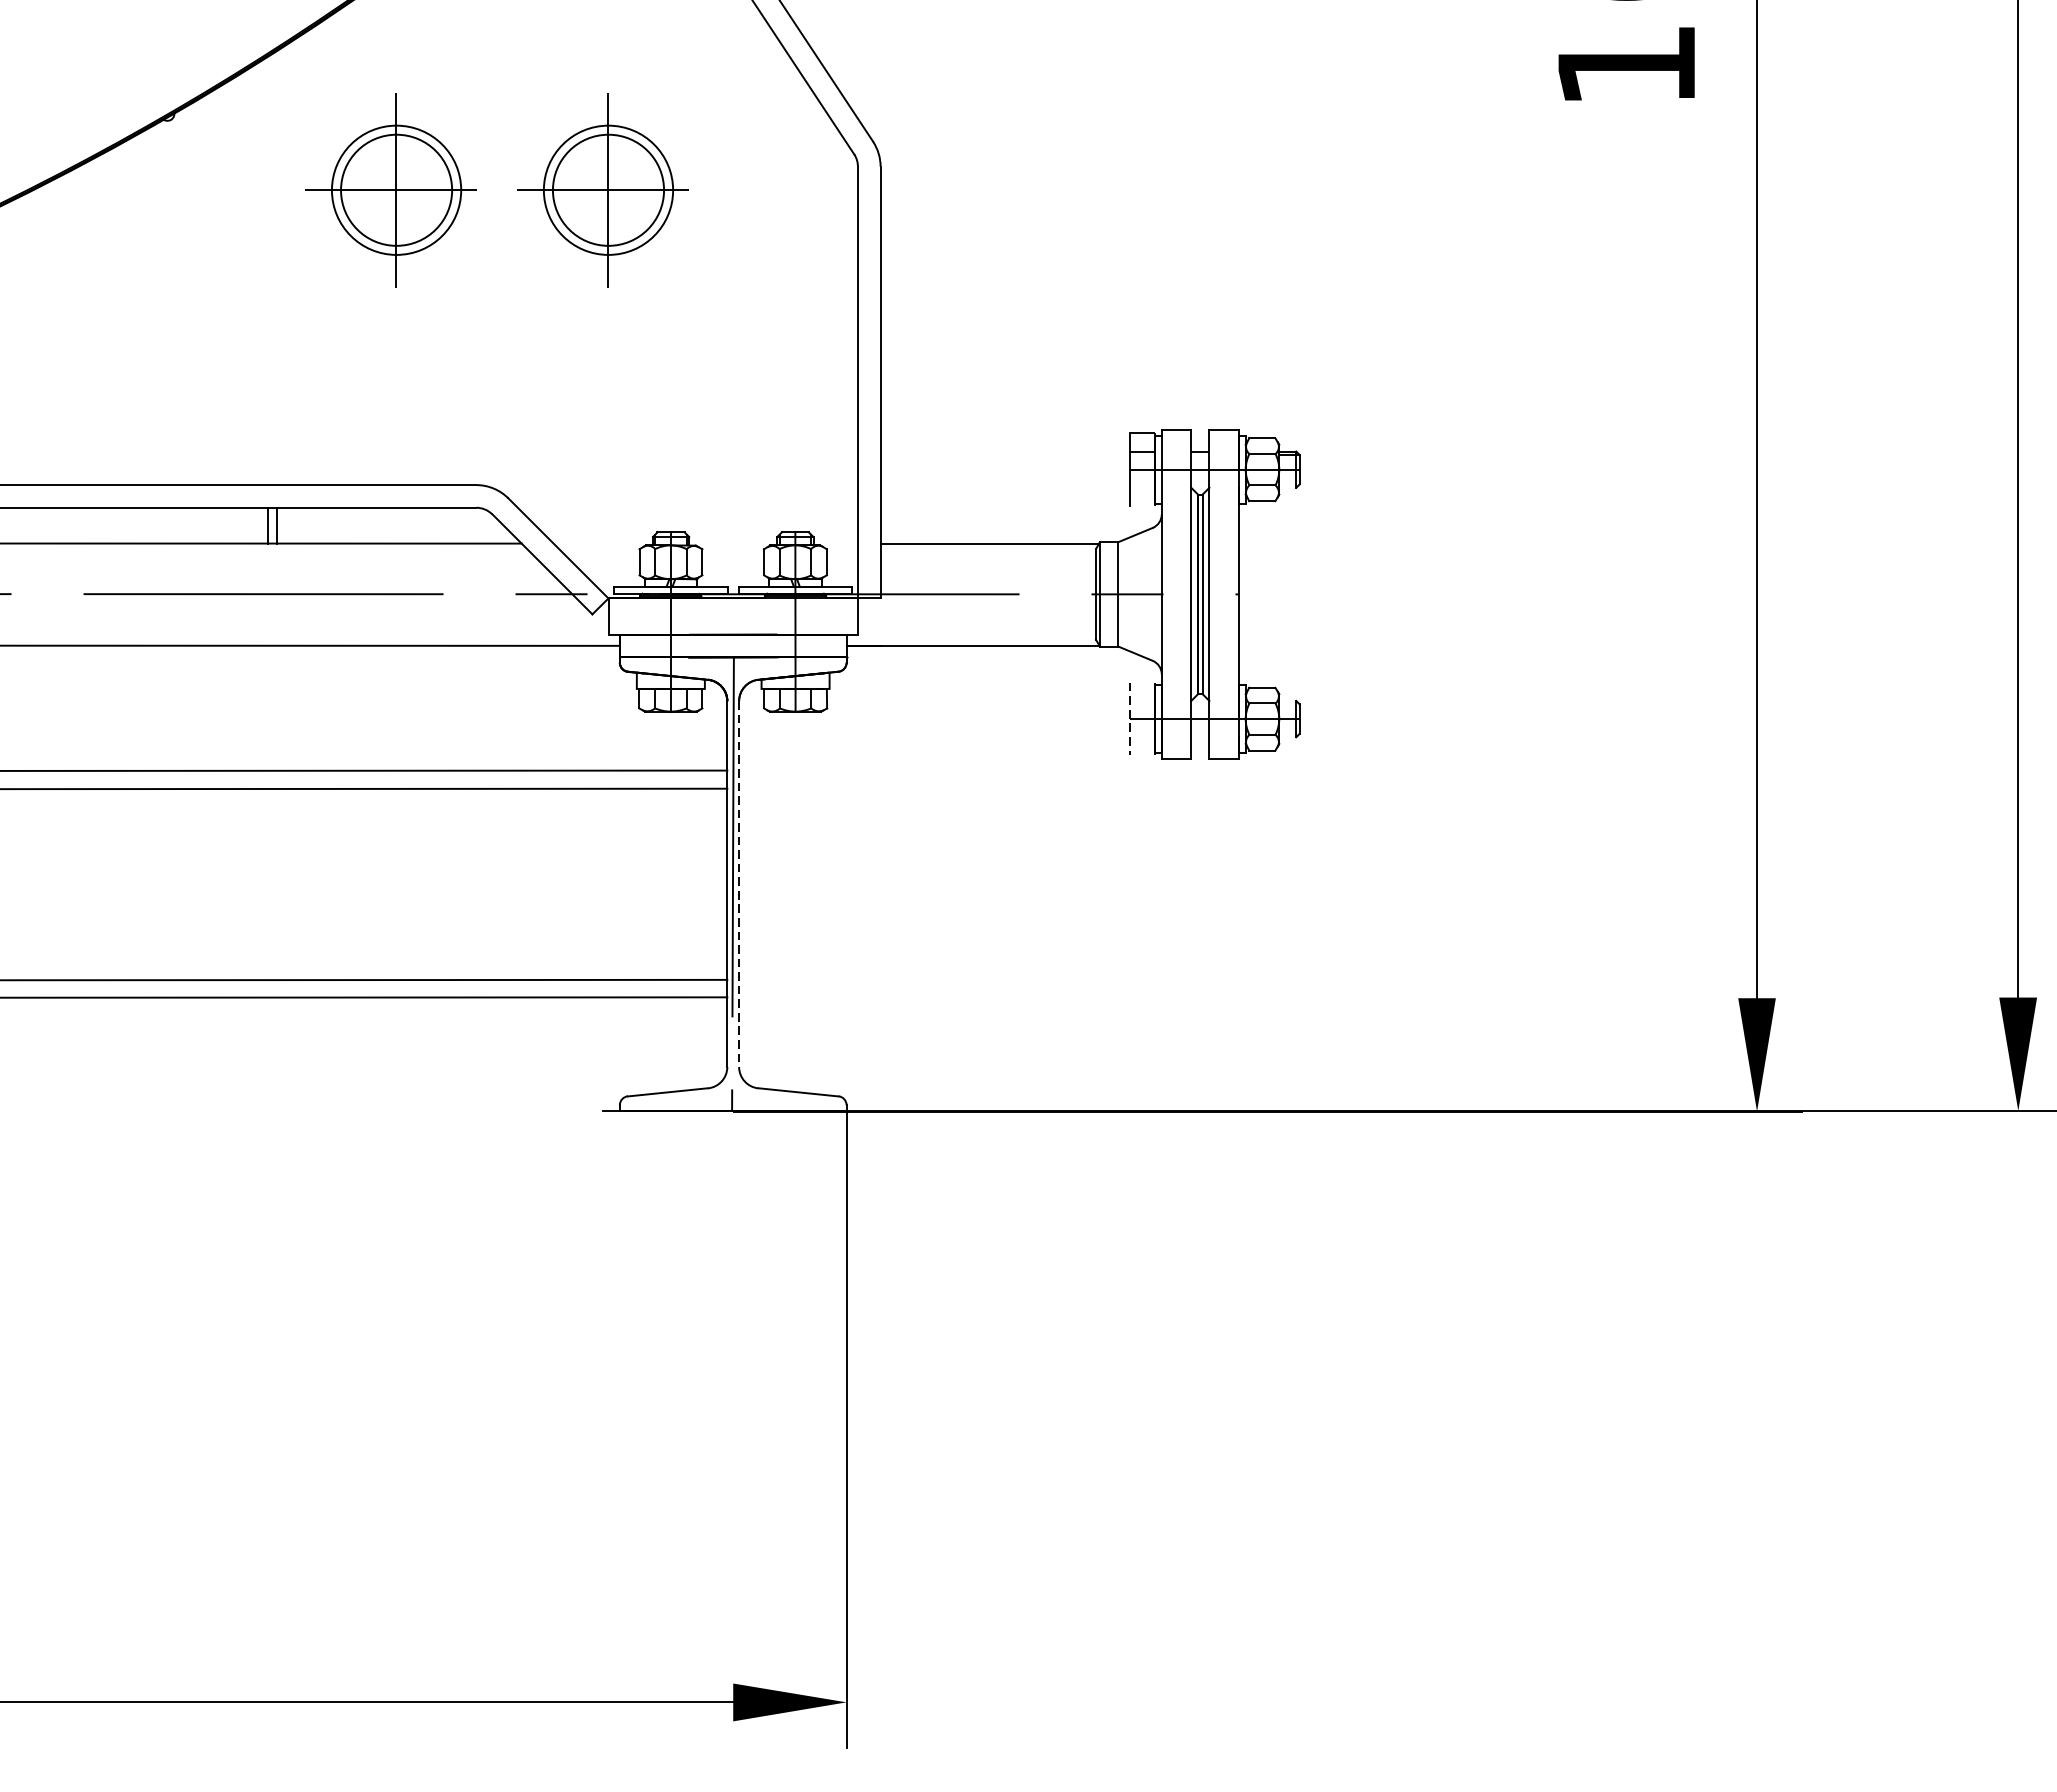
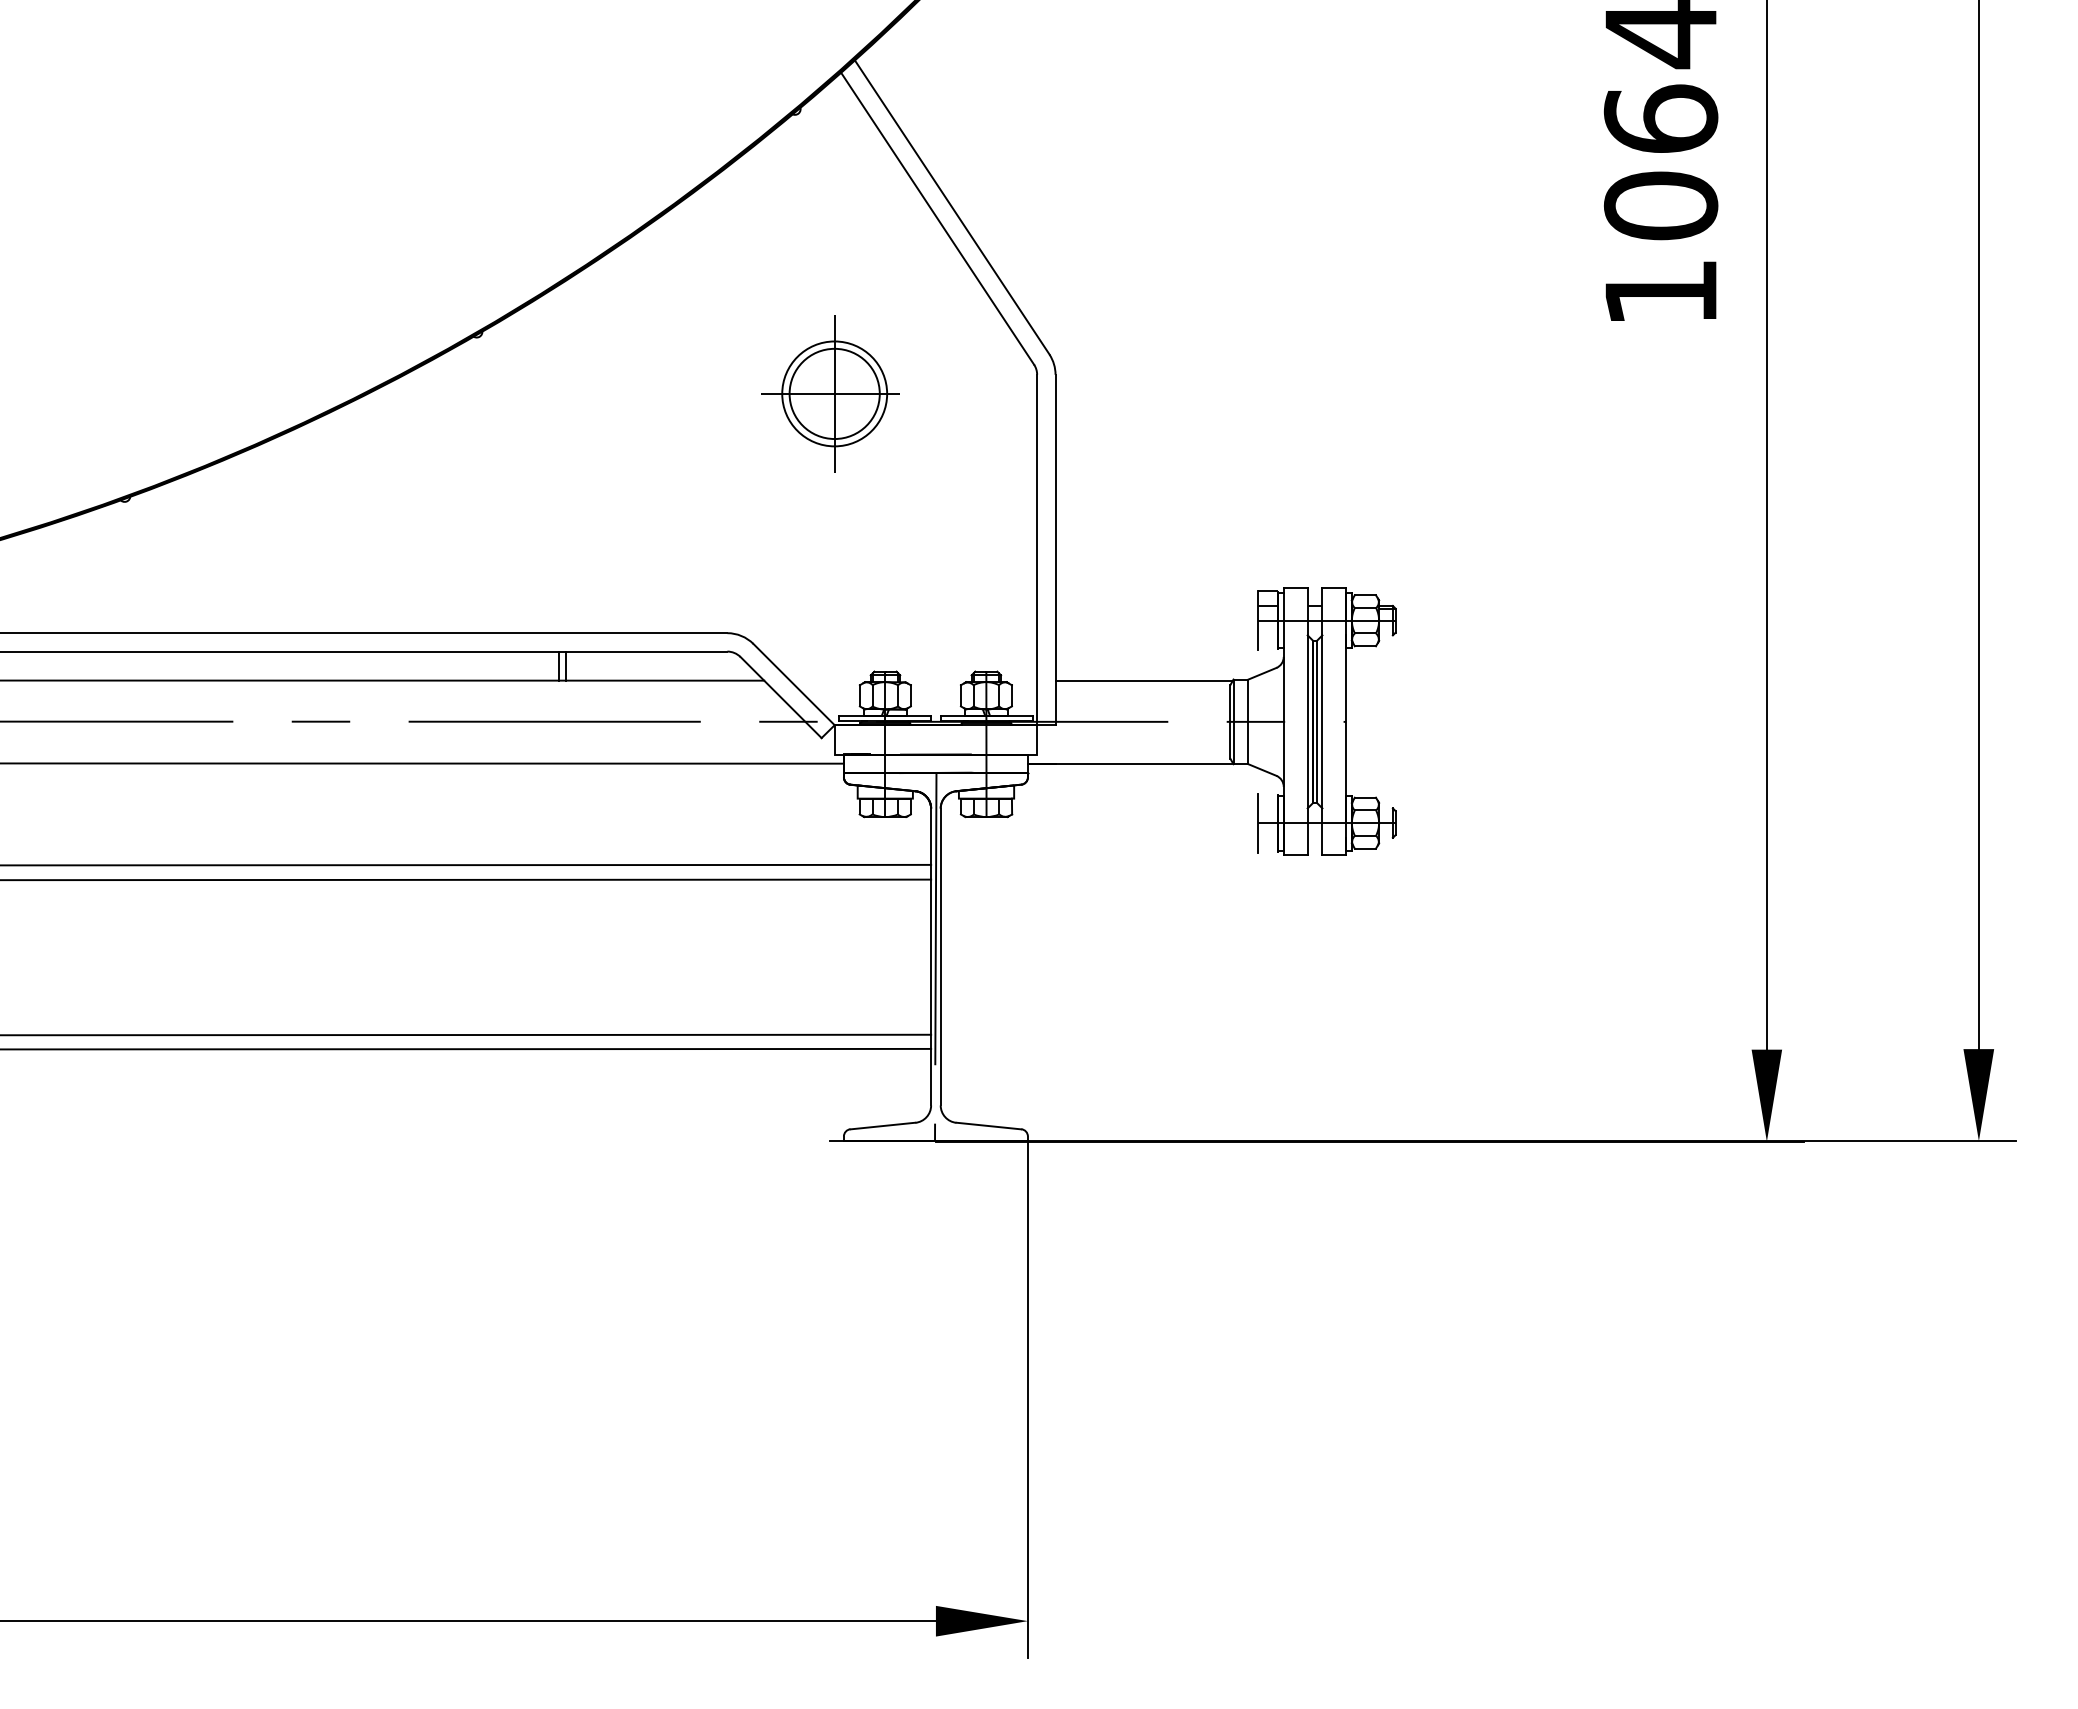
part: (391, 189) -> (658, 393), removed
line: (1129, 719) -> (1257, 823), dashed -> solid
line: (738, 884) -> (940, 957), dashed -> solid

